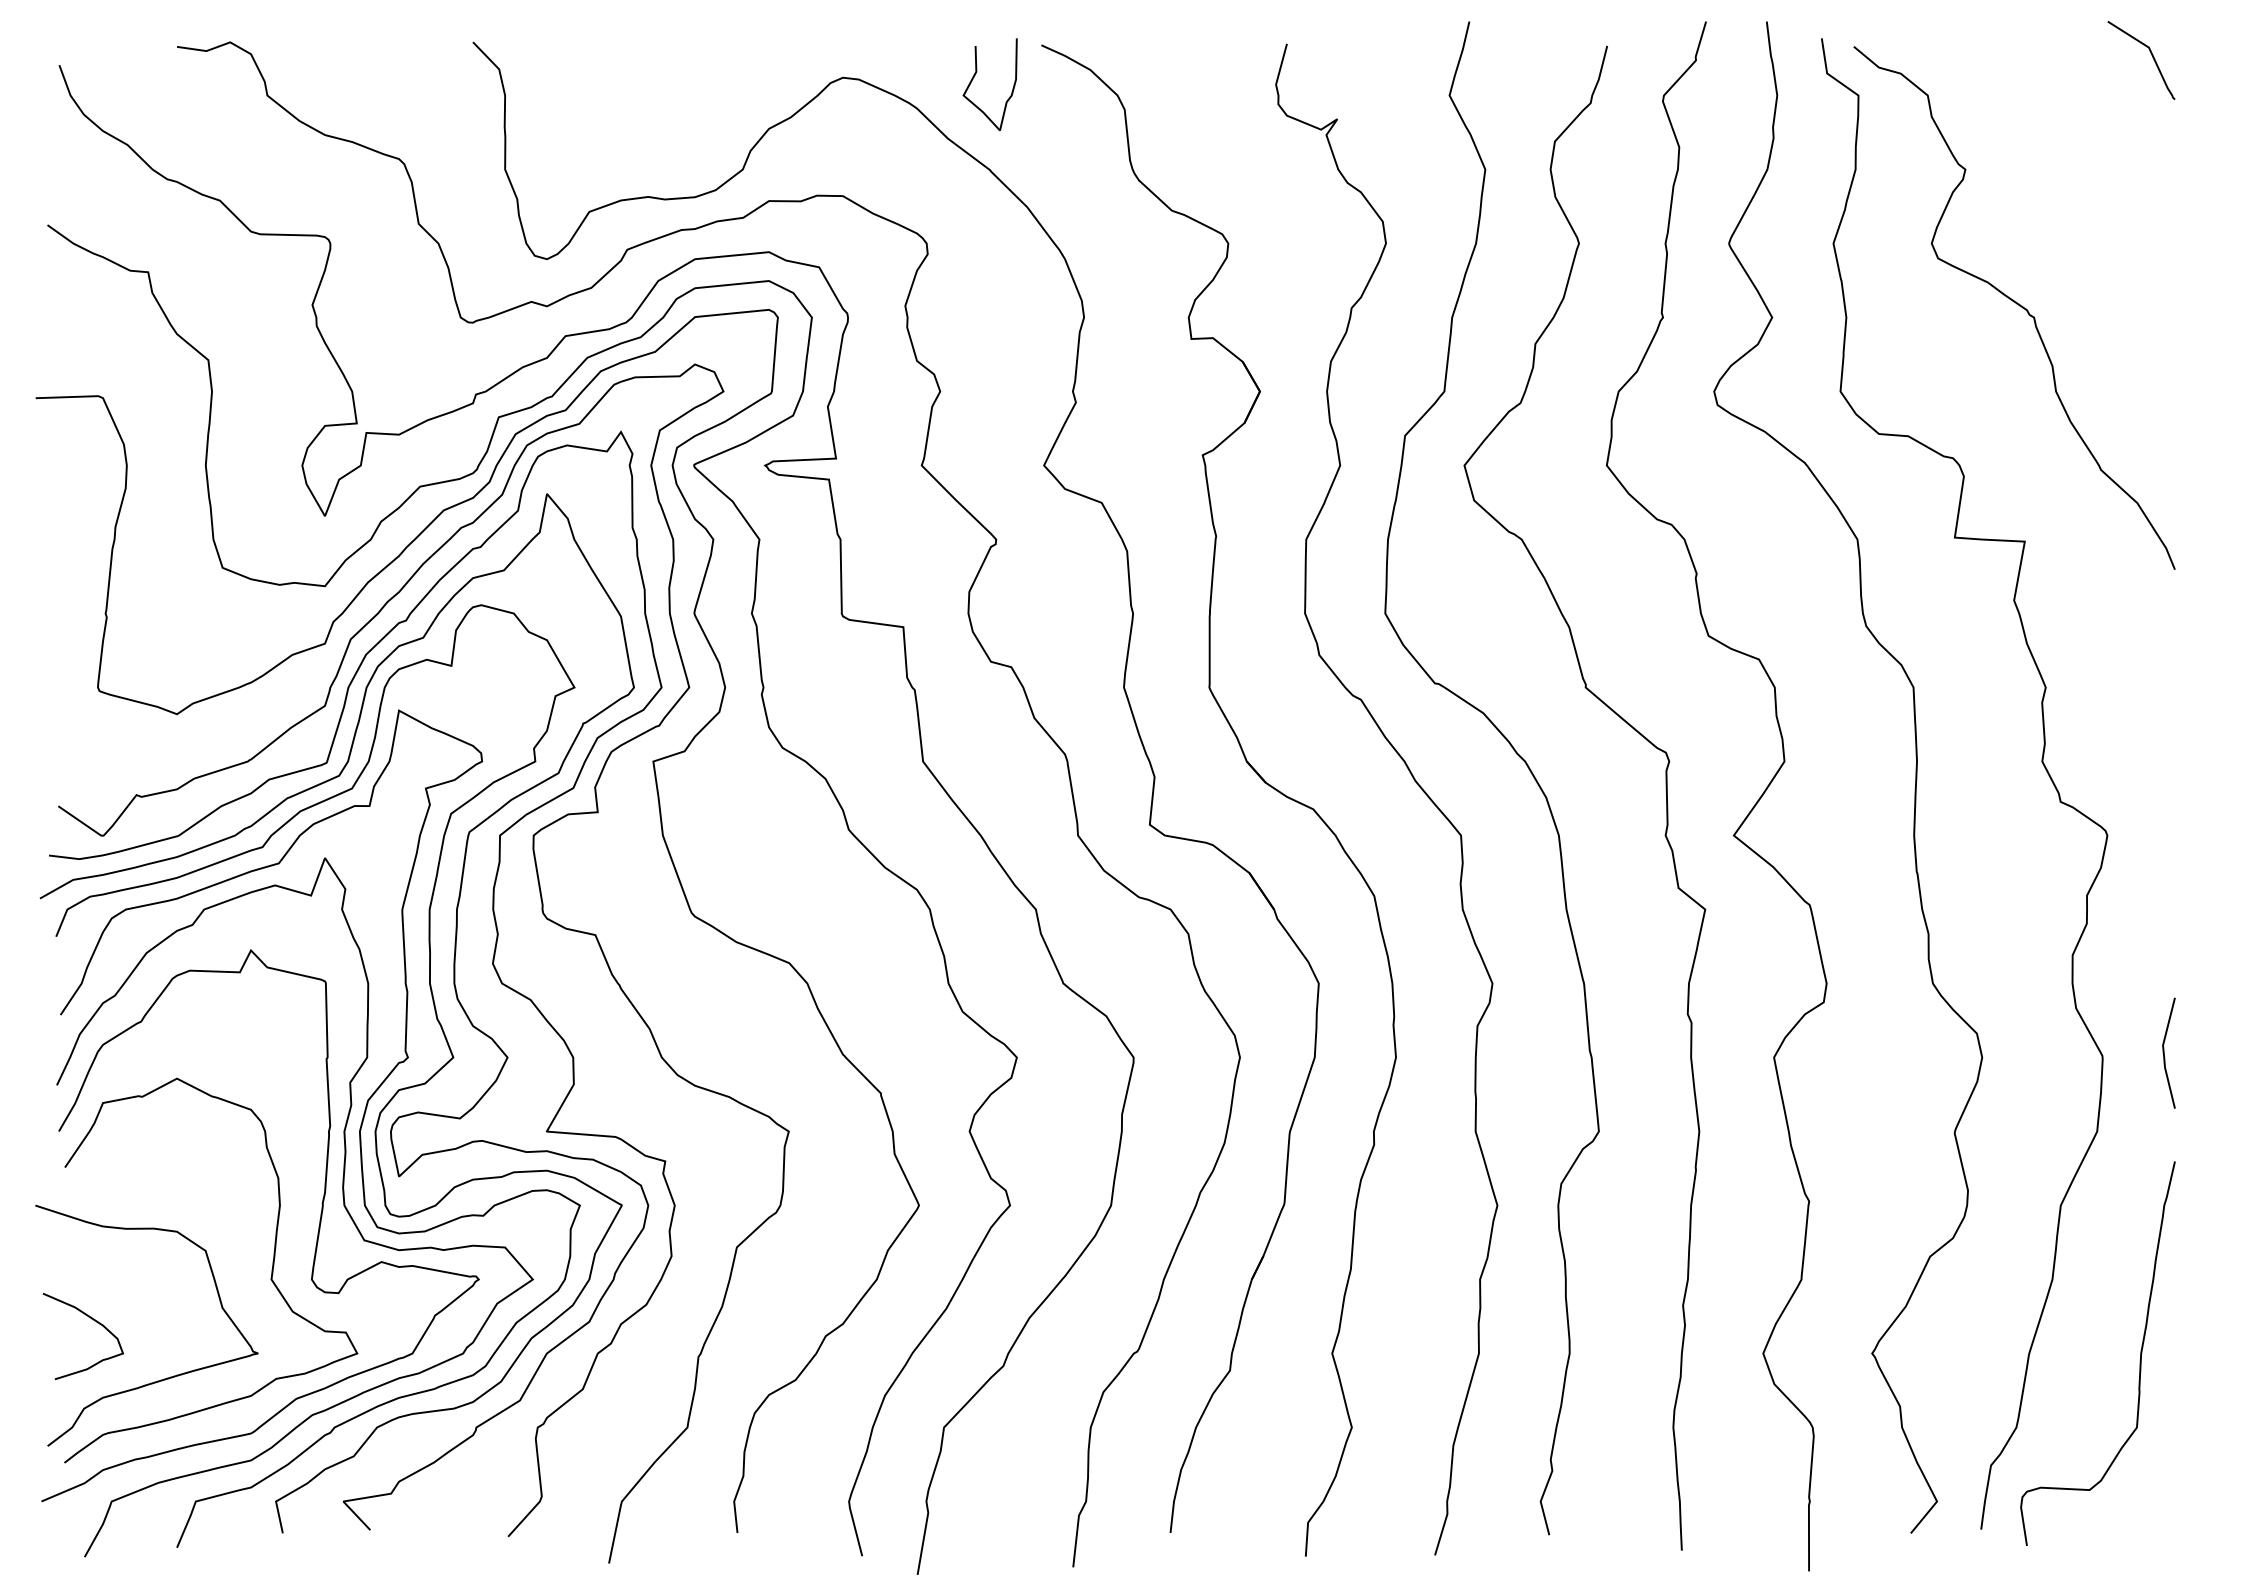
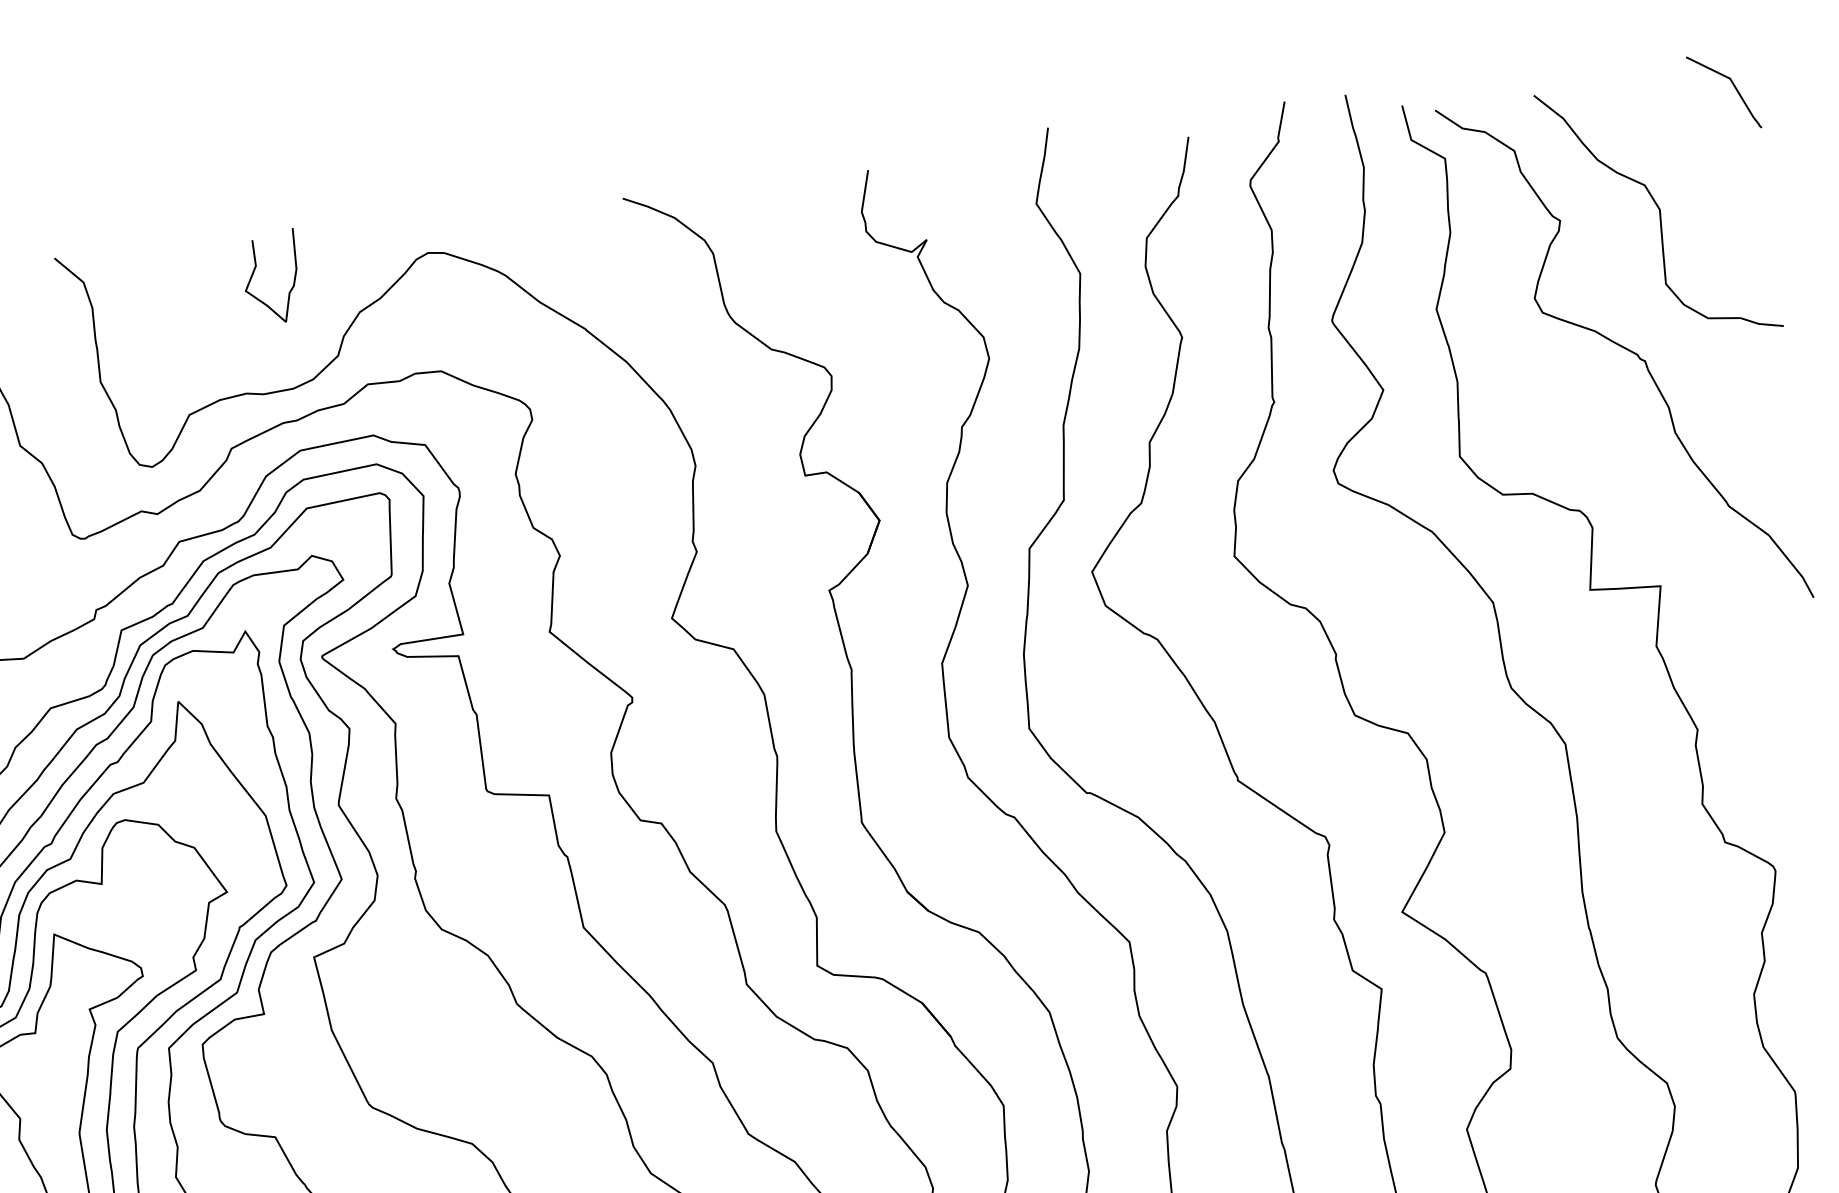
curve: (974, 77) -> (254, 271), moved
curve: (2064, 170) -> (1659, 210), added

